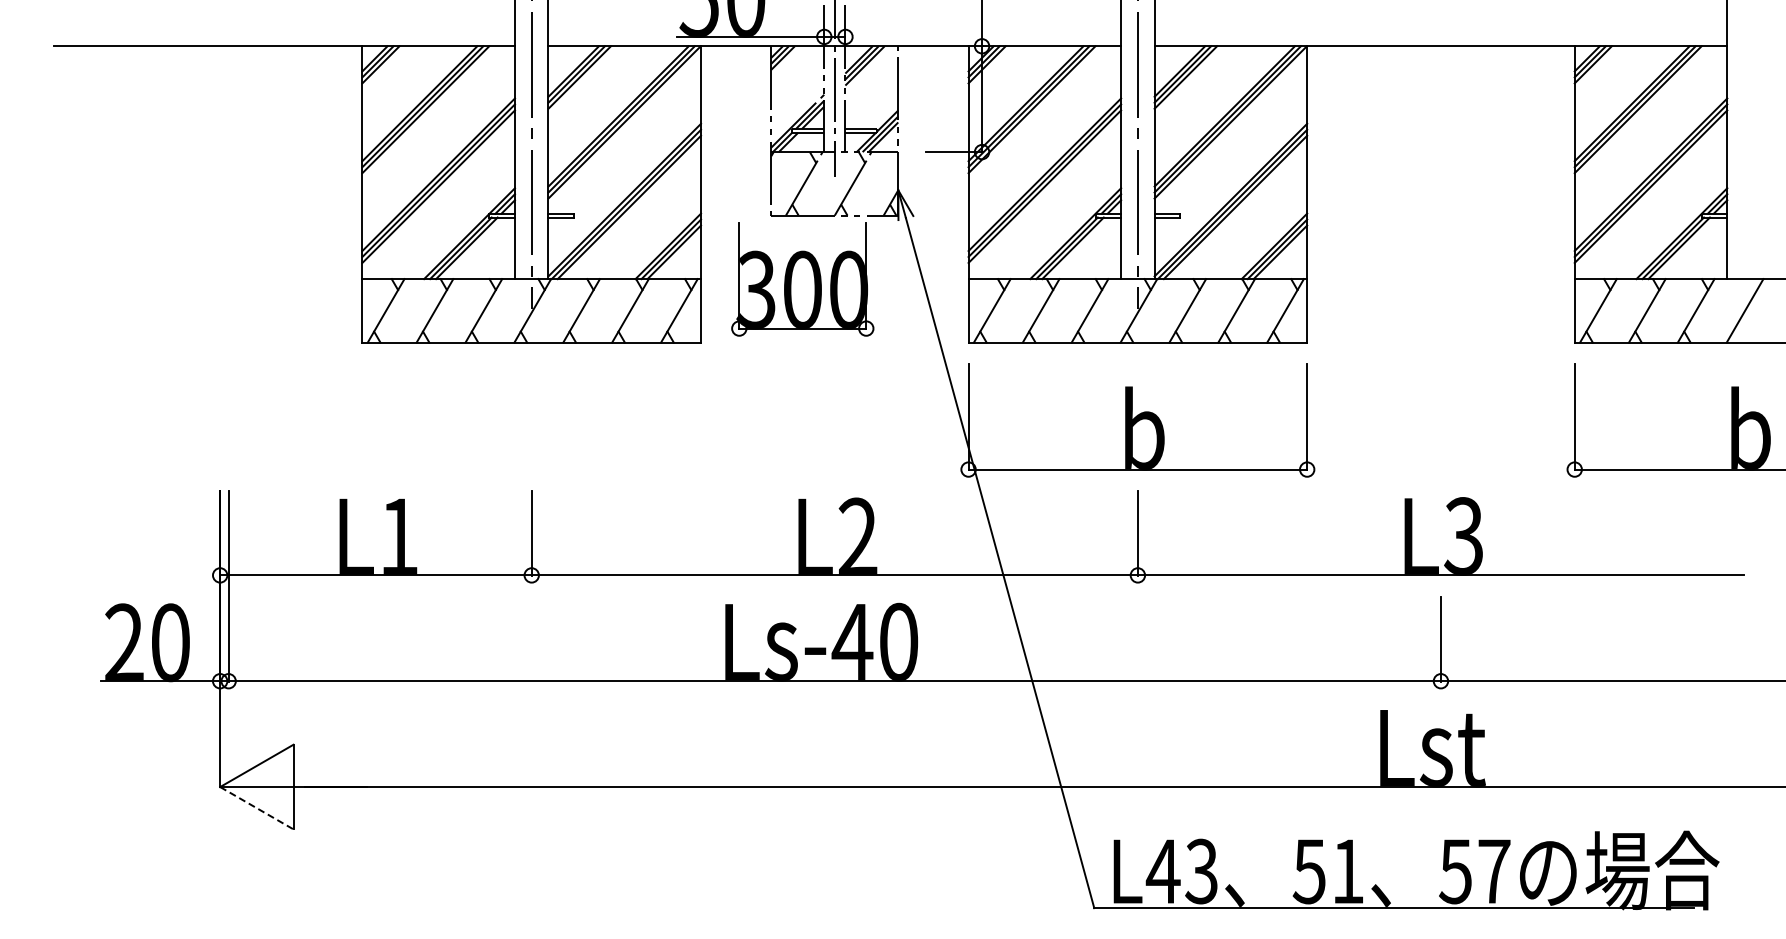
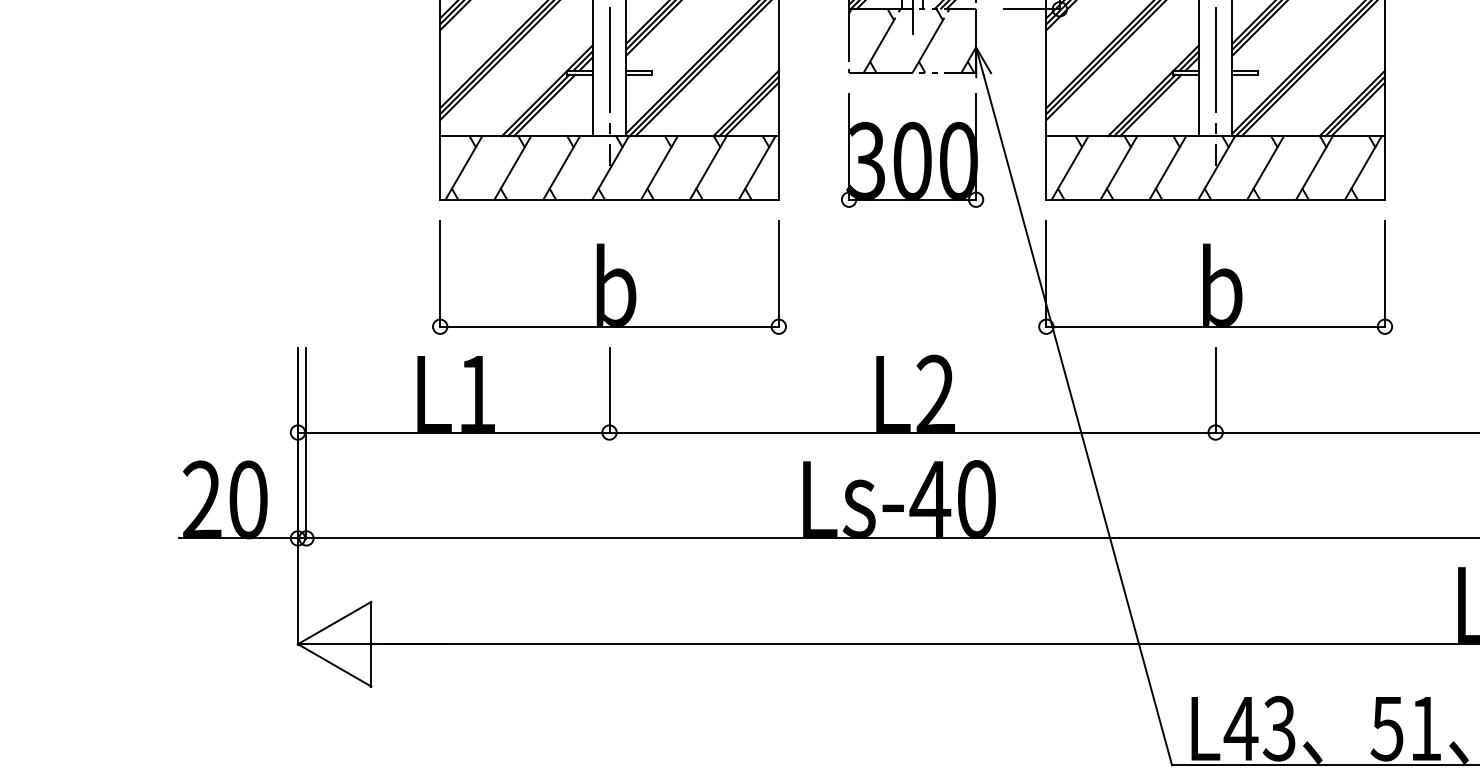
part: (802, 279) -> (912, 150), moved
part: (531, 420) -> (609, 277), added
line: (257, 808) -> (335, 665), dashed -> solid

